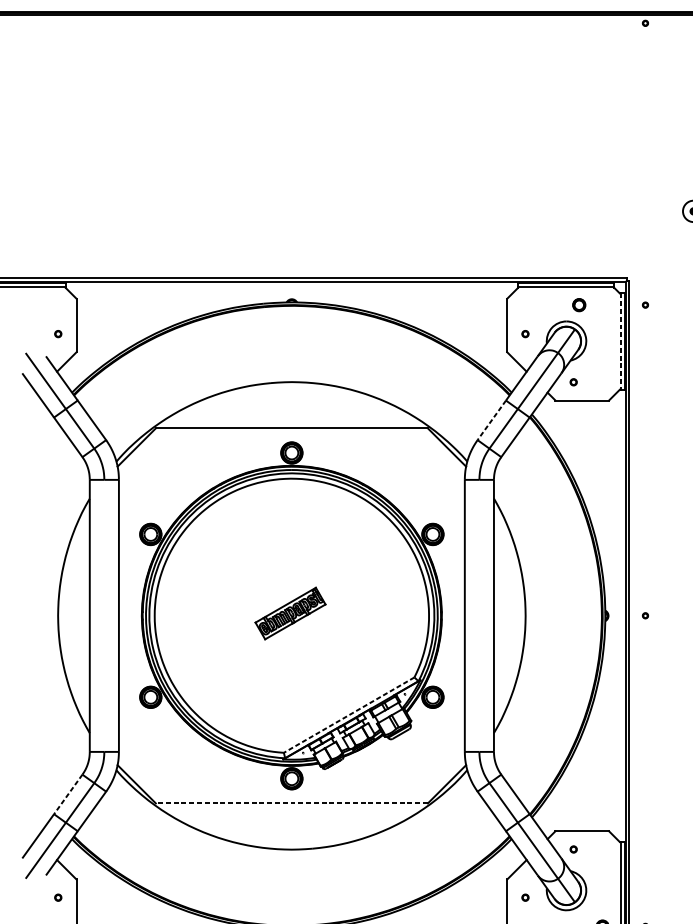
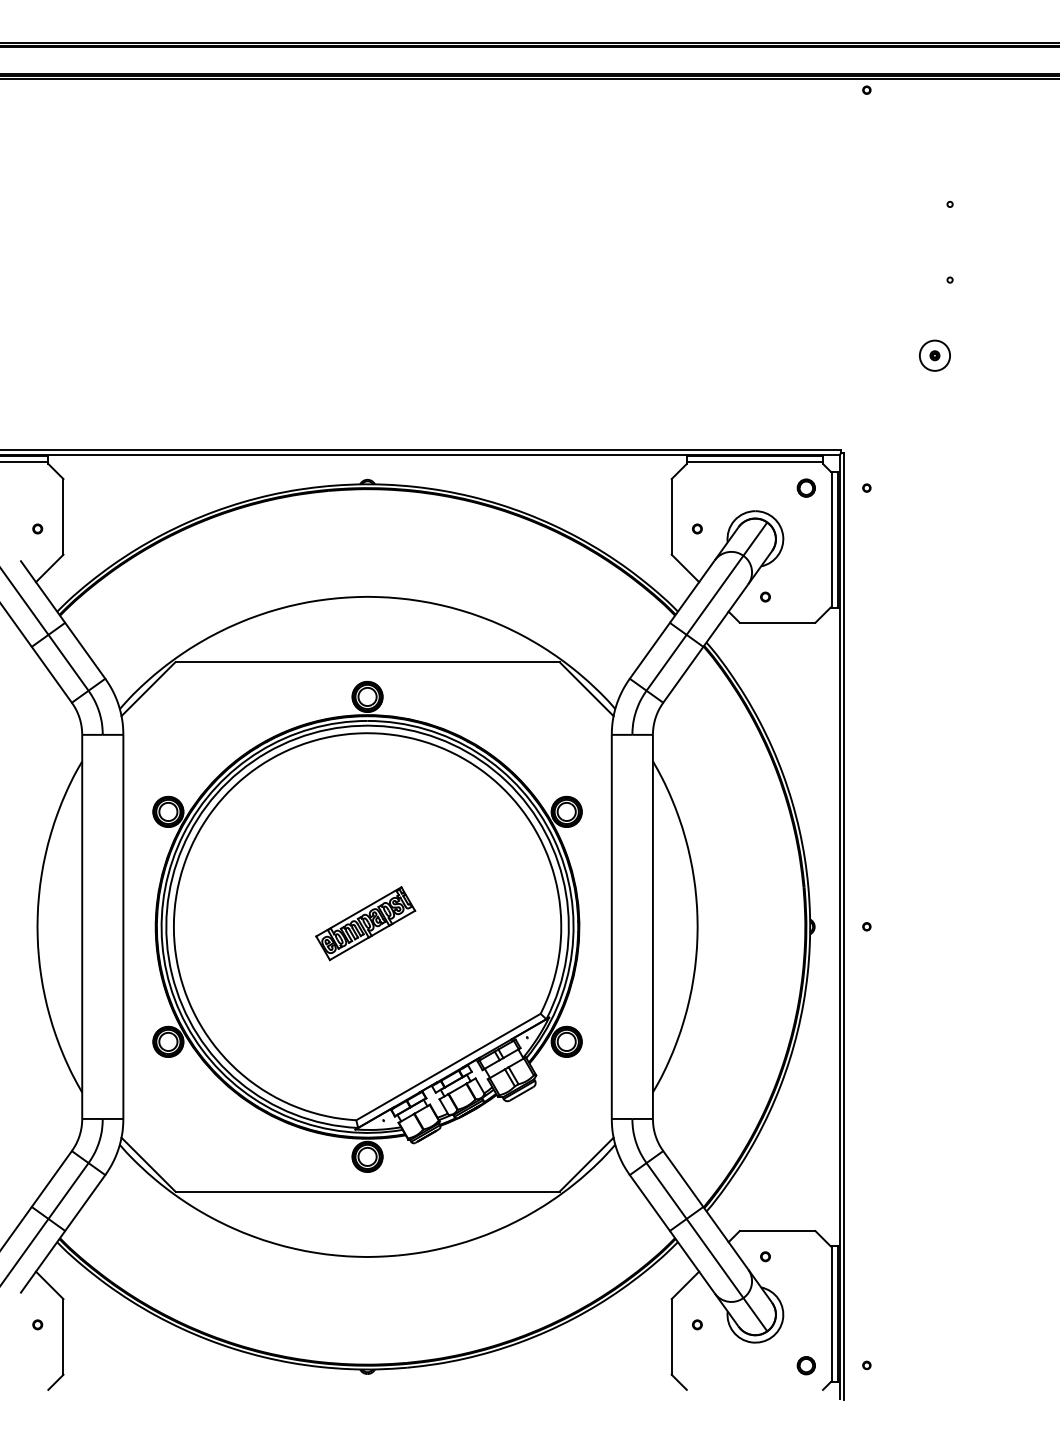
part: (578, 304) -> (805, 487), moved
line: (621, 342) -> (832, 540), dashed -> solid
line: (491, 420) -> (649, 651), dashed -> solid
line: (349, 715) -> (448, 1067), dashed -> solid
line: (68, 794) -> (51, 1179), dashed -> solid
line: (291, 803) -> (367, 1191), dashed -> solid

